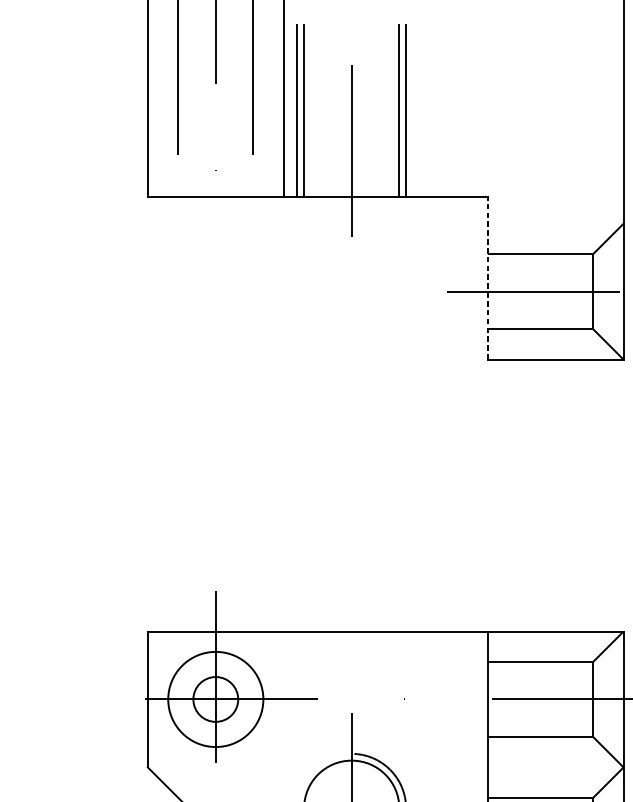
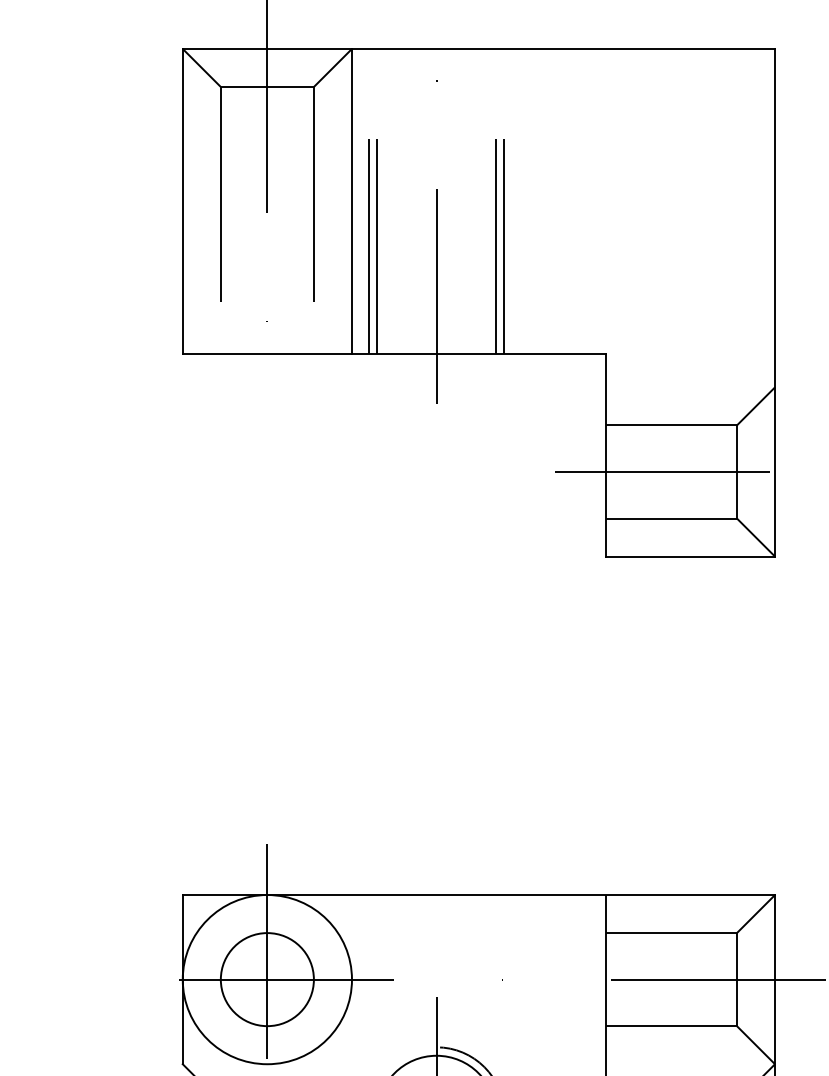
line: (487, 278) -> (605, 455), dashed -> solid
circle: (215, 699) -> (266, 979), size x1.43
circle: (215, 699) -> (266, 979), size x1.67

